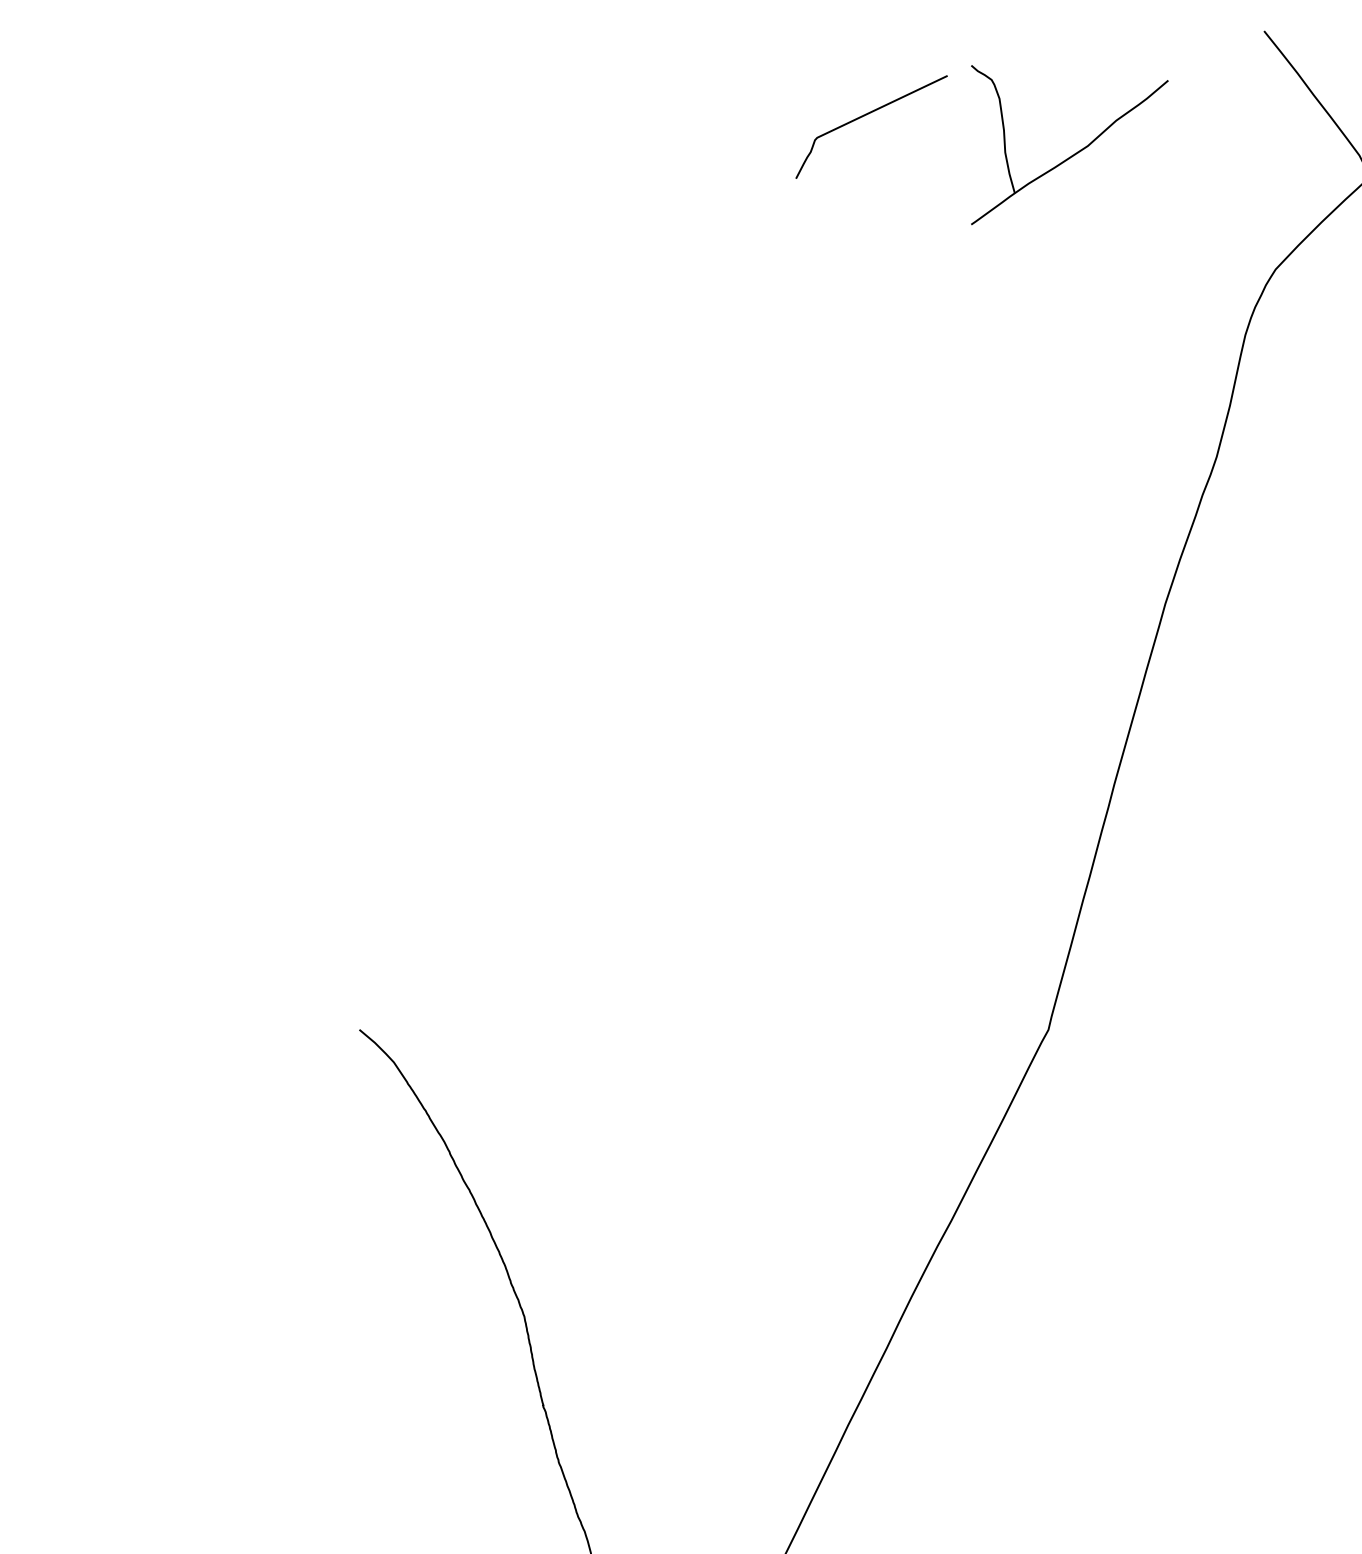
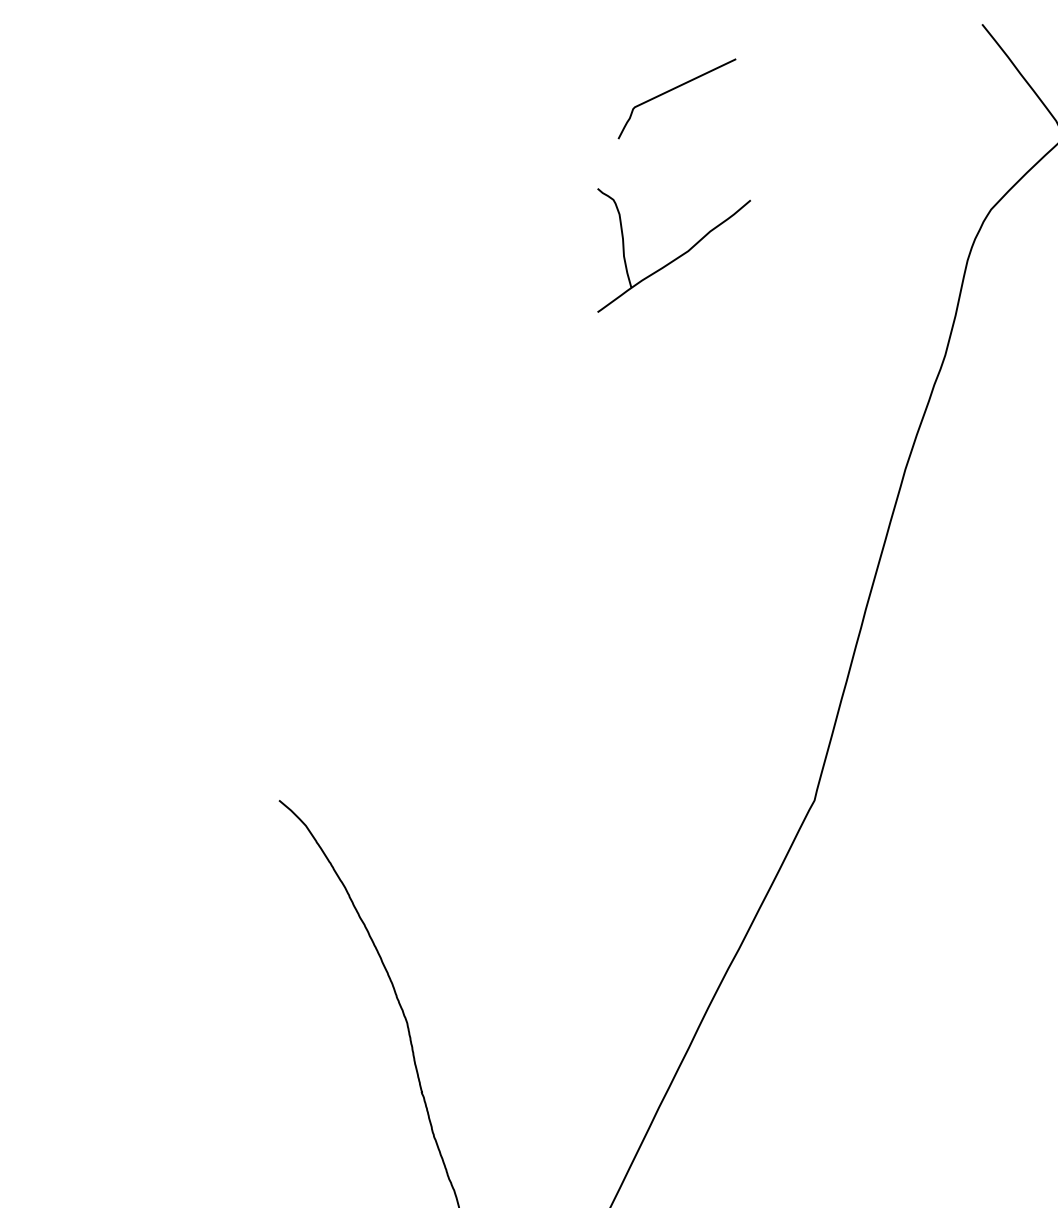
part: (1074, 153) -> (677, 257), moved

